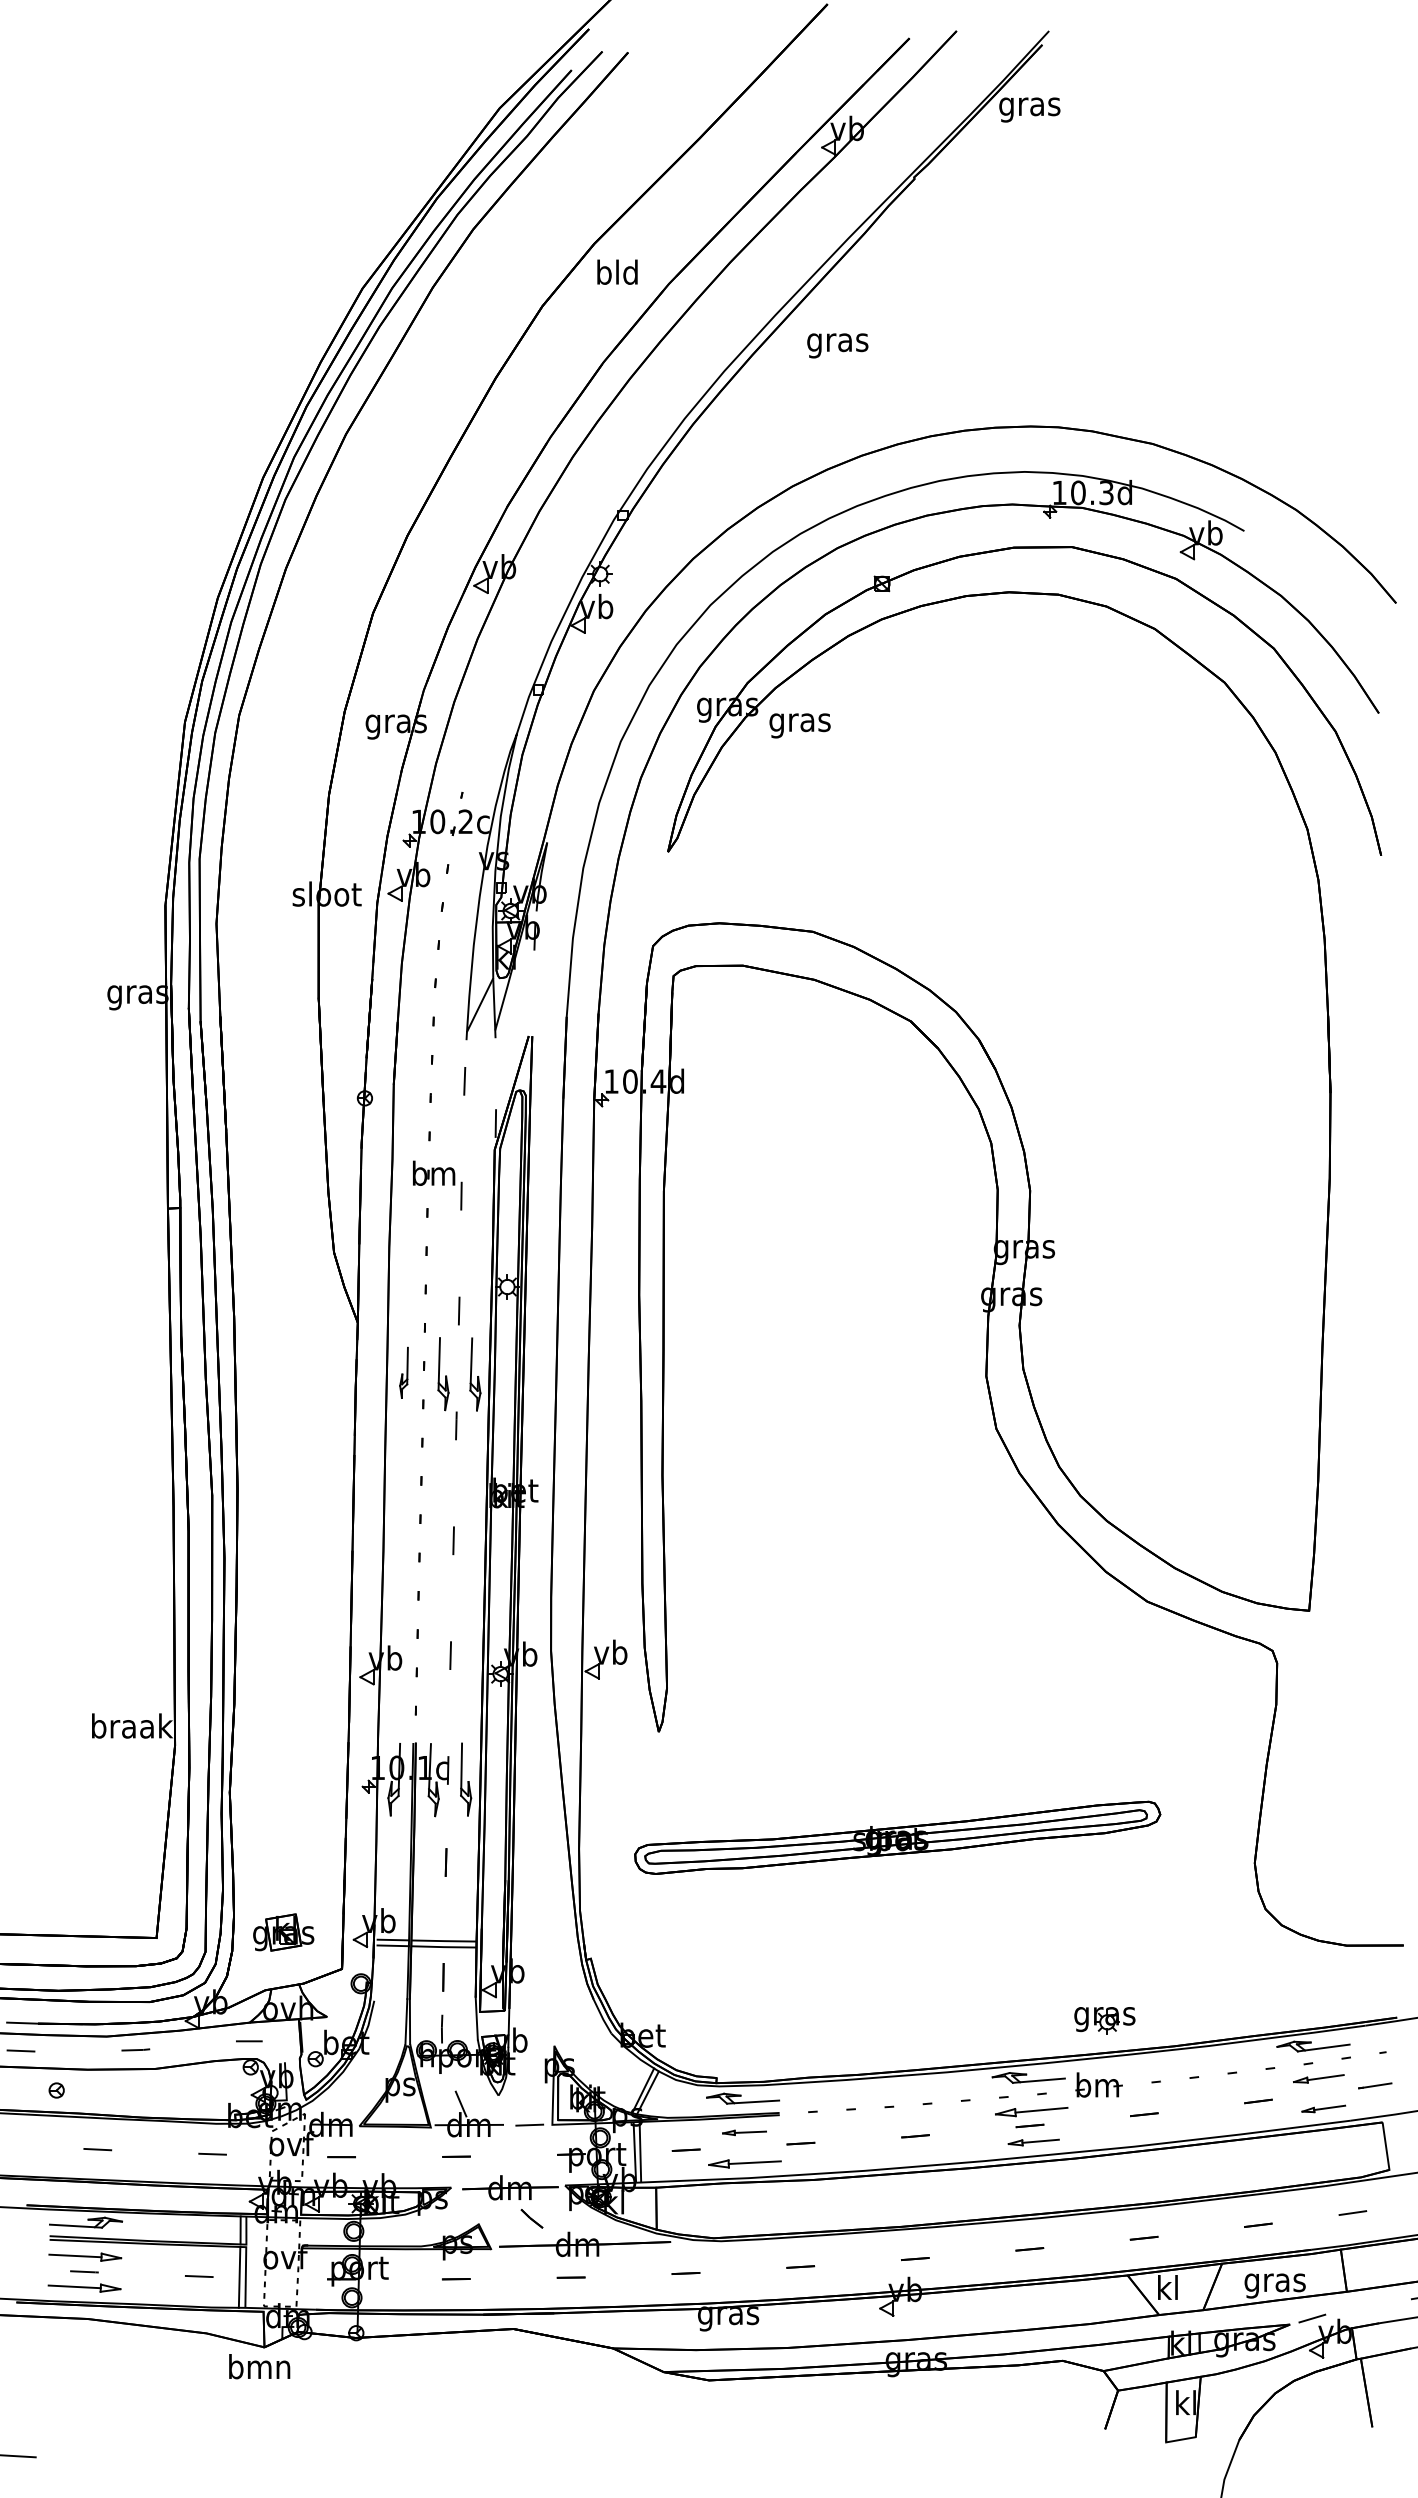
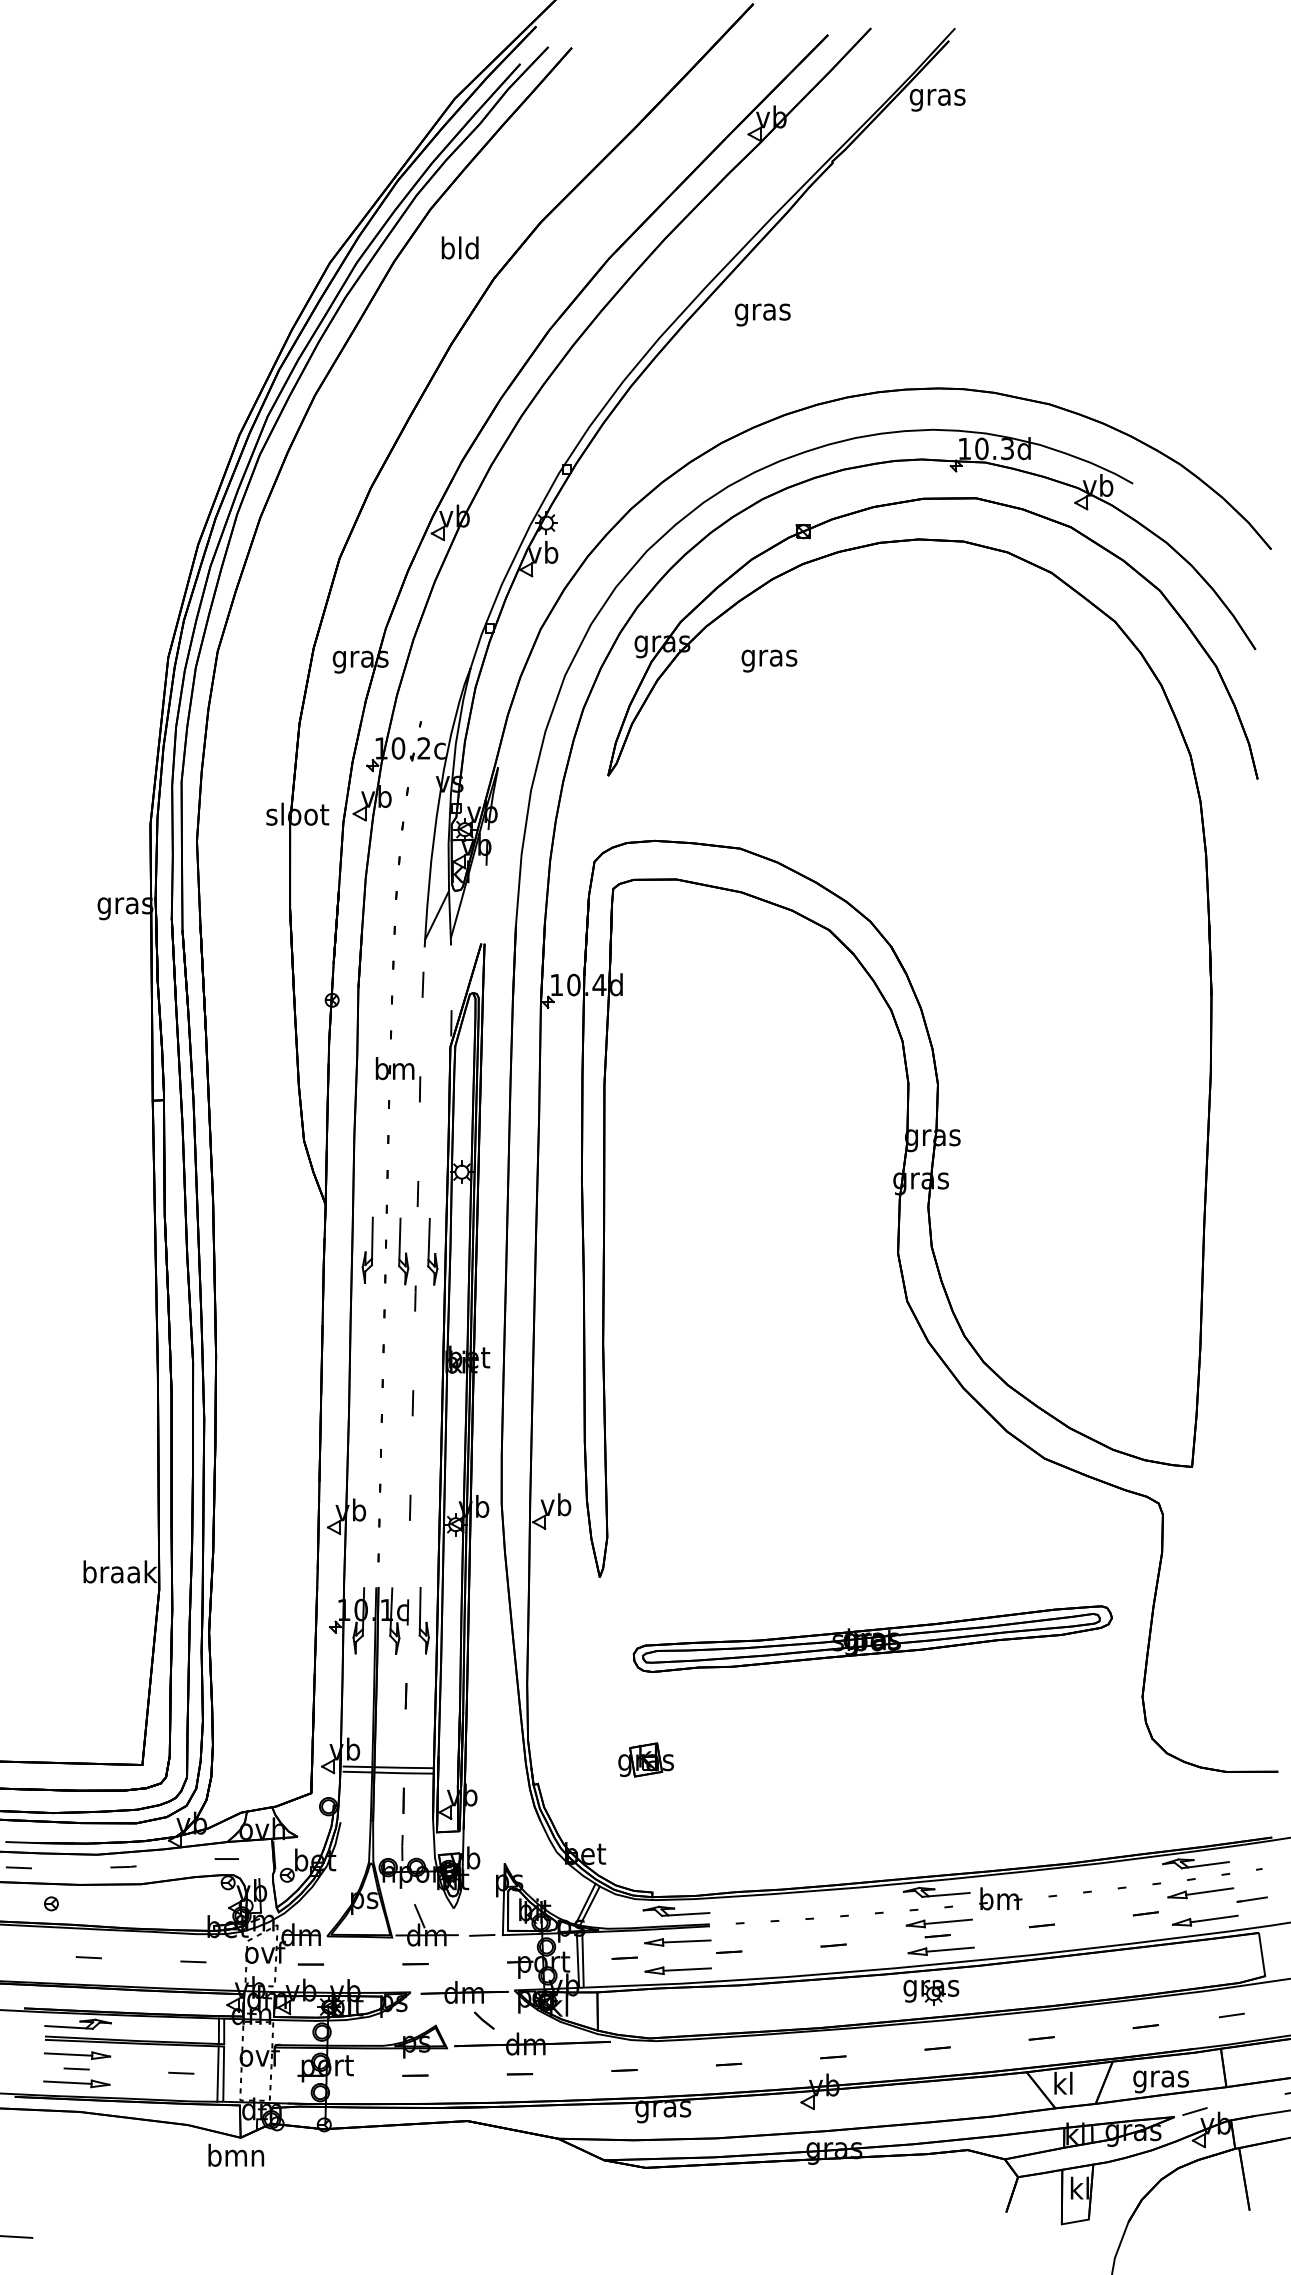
text: (617, 271) -> (460, 247), moved
text: (799, 725) -> (768, 660), moved
part: (403, 1372) -> (367, 1249), size x1.43
part: (897, 1837) -> (872, 1638), moved
part: (283, 1932) -> (645, 1759), moved
part: (1104, 2020) -> (931, 1992), moved
part: (1318, 2078) -> (1200, 1892), size x1.43
part: (1323, 2108) -> (1205, 1920), size x1.67
part: (744, 2132) -> (677, 1942), size x1.67
part: (1033, 2142) -> (941, 1951), size x1.43

